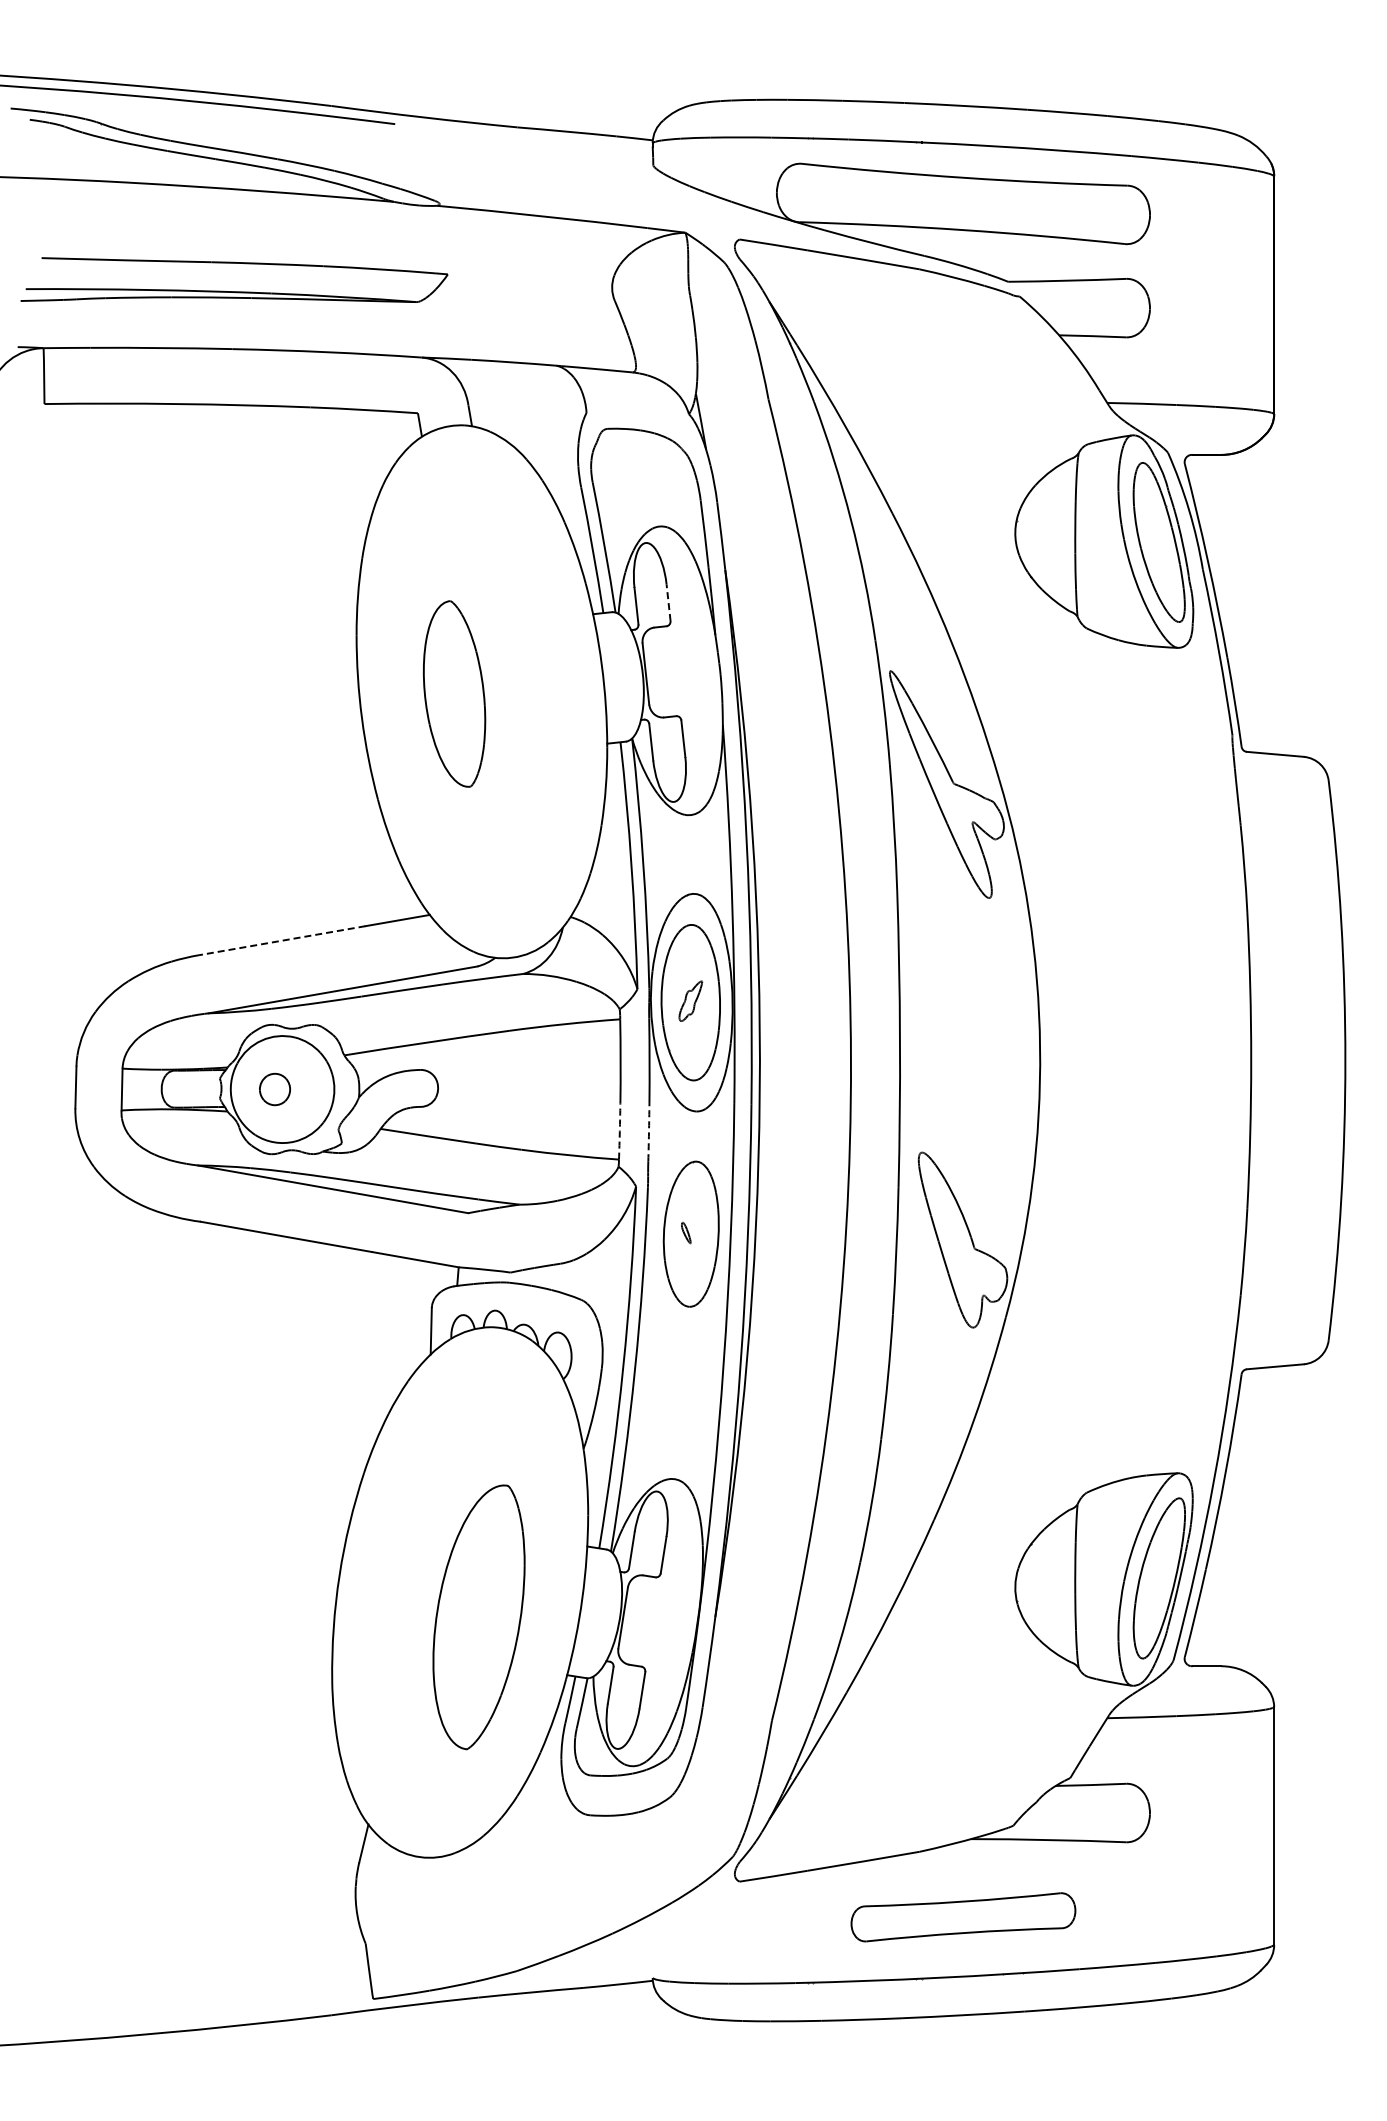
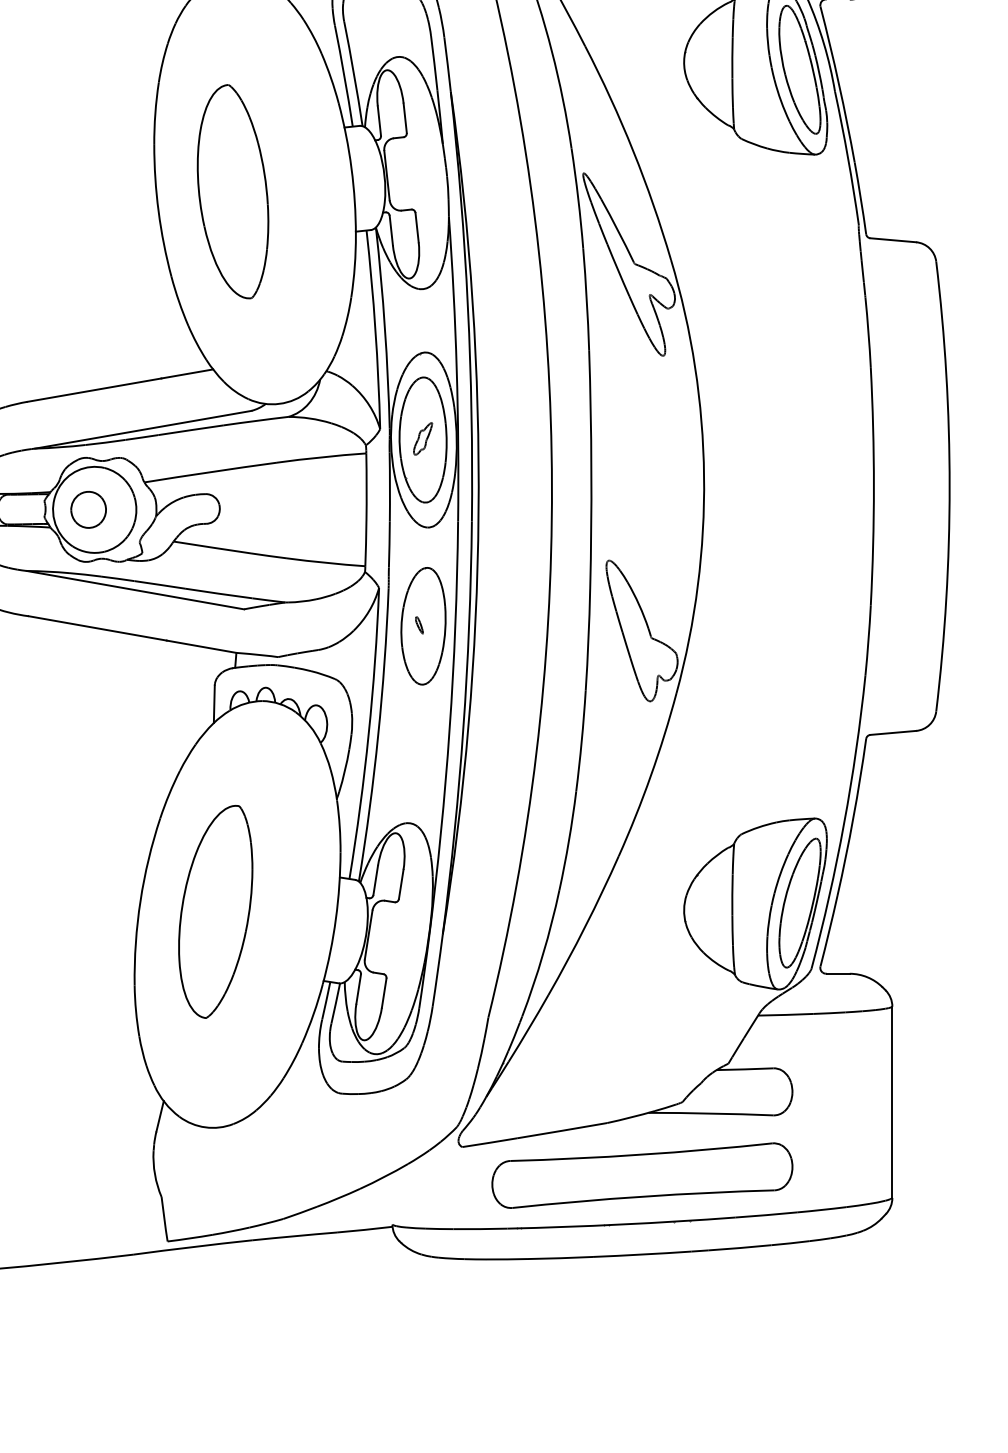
line: (668, 602) -> (405, 118), dashed -> solid
part: (454, 693) -> (233, 191), size x1.43
line: (281, 940) -> (93, 390), dashed -> solid
part: (274, 1089) -> (88, 509), size x1.43
arc: (619, 1131) -> (365, 543), dashed -> solid
arc: (649, 1132) -> (389, 544), dashed -> solid
part: (478, 1617) -> (215, 912), moved
part: (963, 1917) -> (642, 1175), size x1.67

